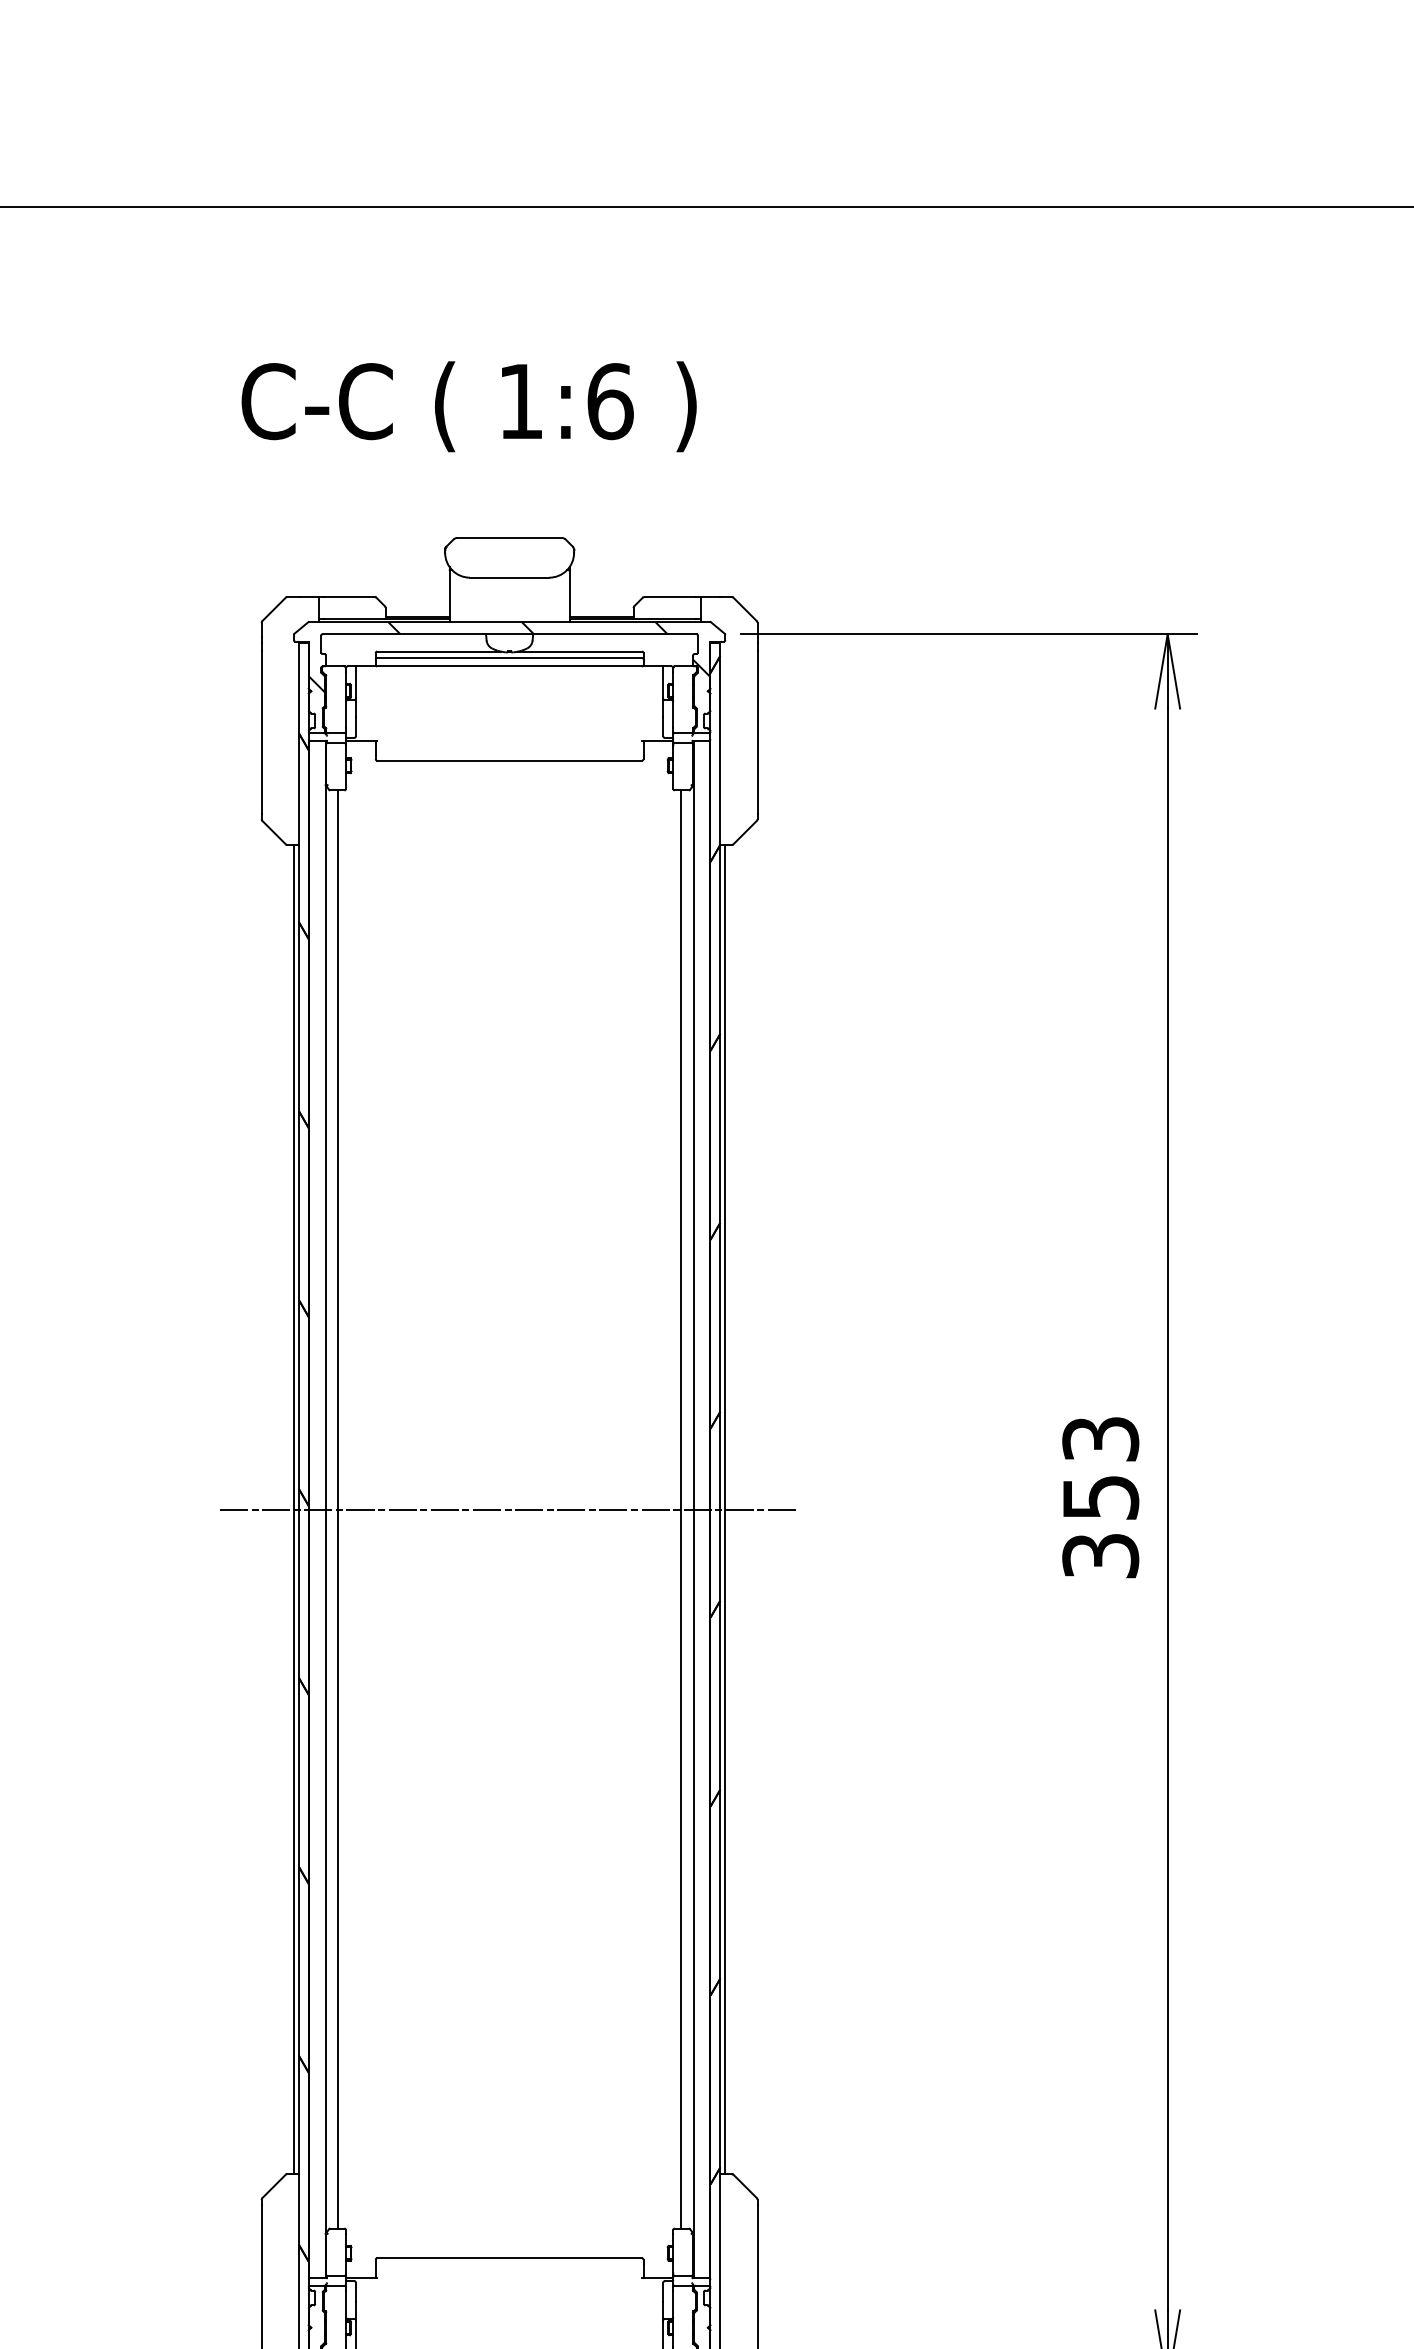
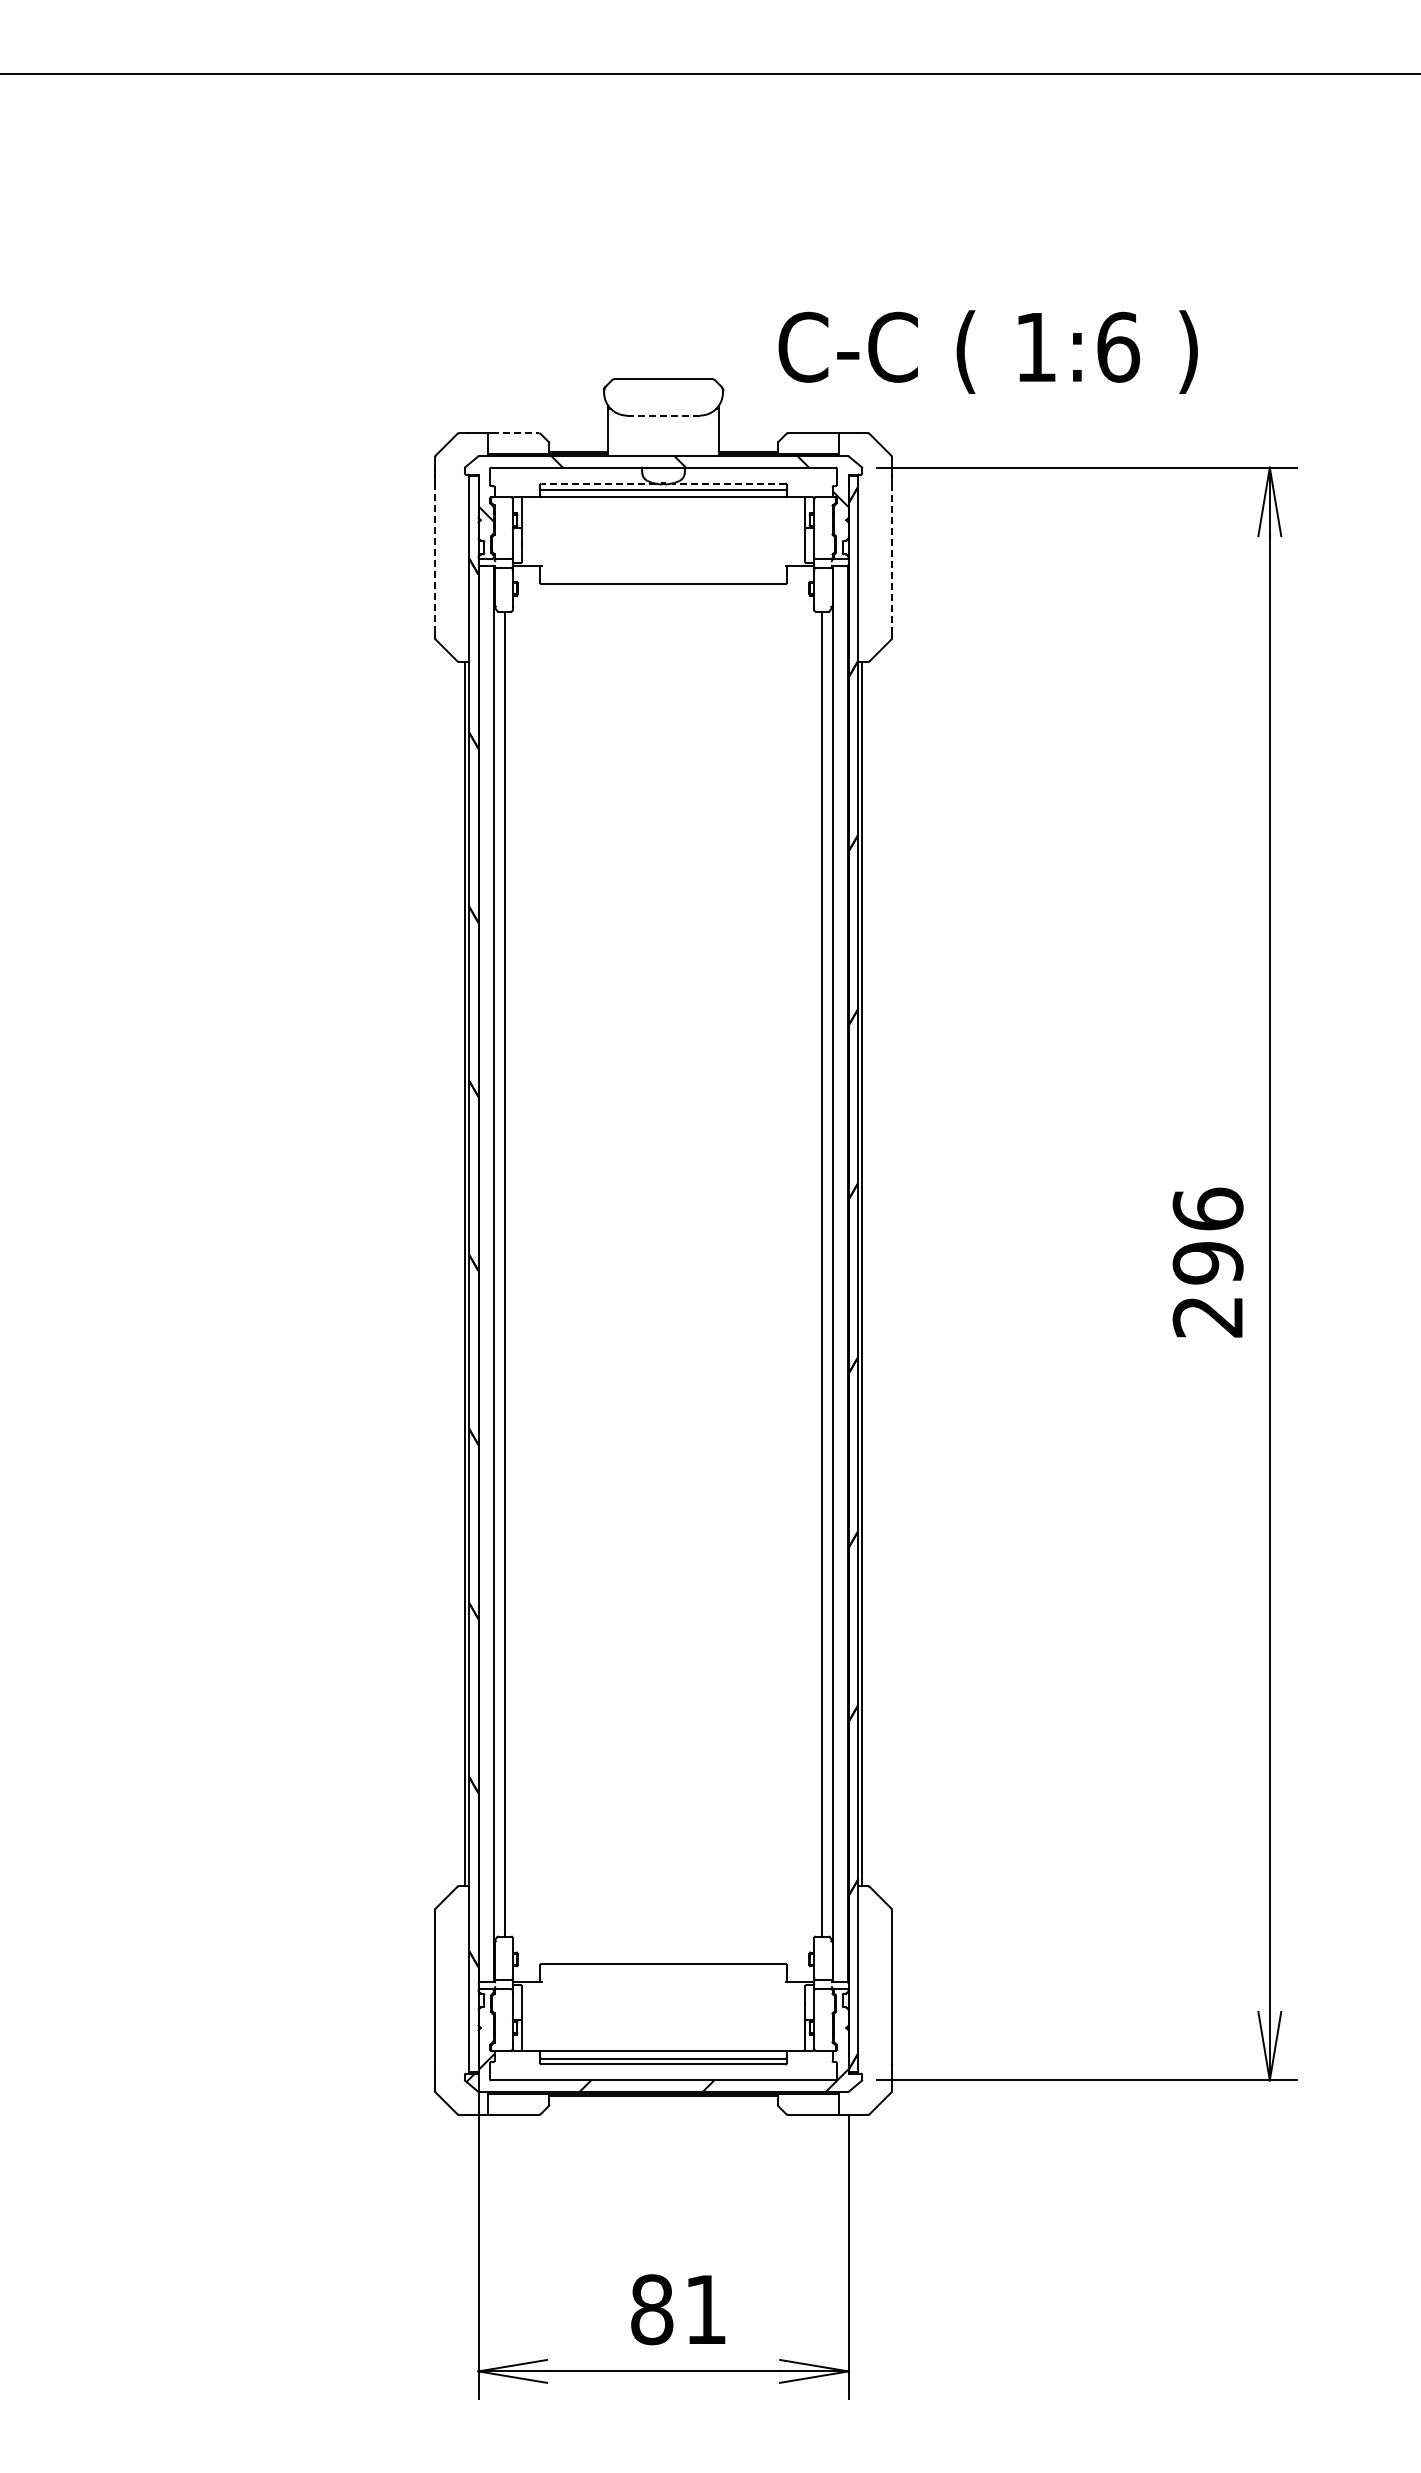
text: (468, 406) -> (987, 351), moved
line: (509, 577) -> (663, 415), solid -> dashed
line: (348, 597) -> (515, 433), solid -> dashed
line: (439, 651) -> (598, 483), solid -> dashed
line: (580, 651) -> (728, 483), solid -> dashed
line: (757, 731) -> (891, 557), solid -> dashed
line: (262, 732) -> (435, 558), solid -> dashed
text: (1100, 1496) -> (1207, 1262), 353 -> 296
line: (509, 1509) -> (663, 1274), removed

